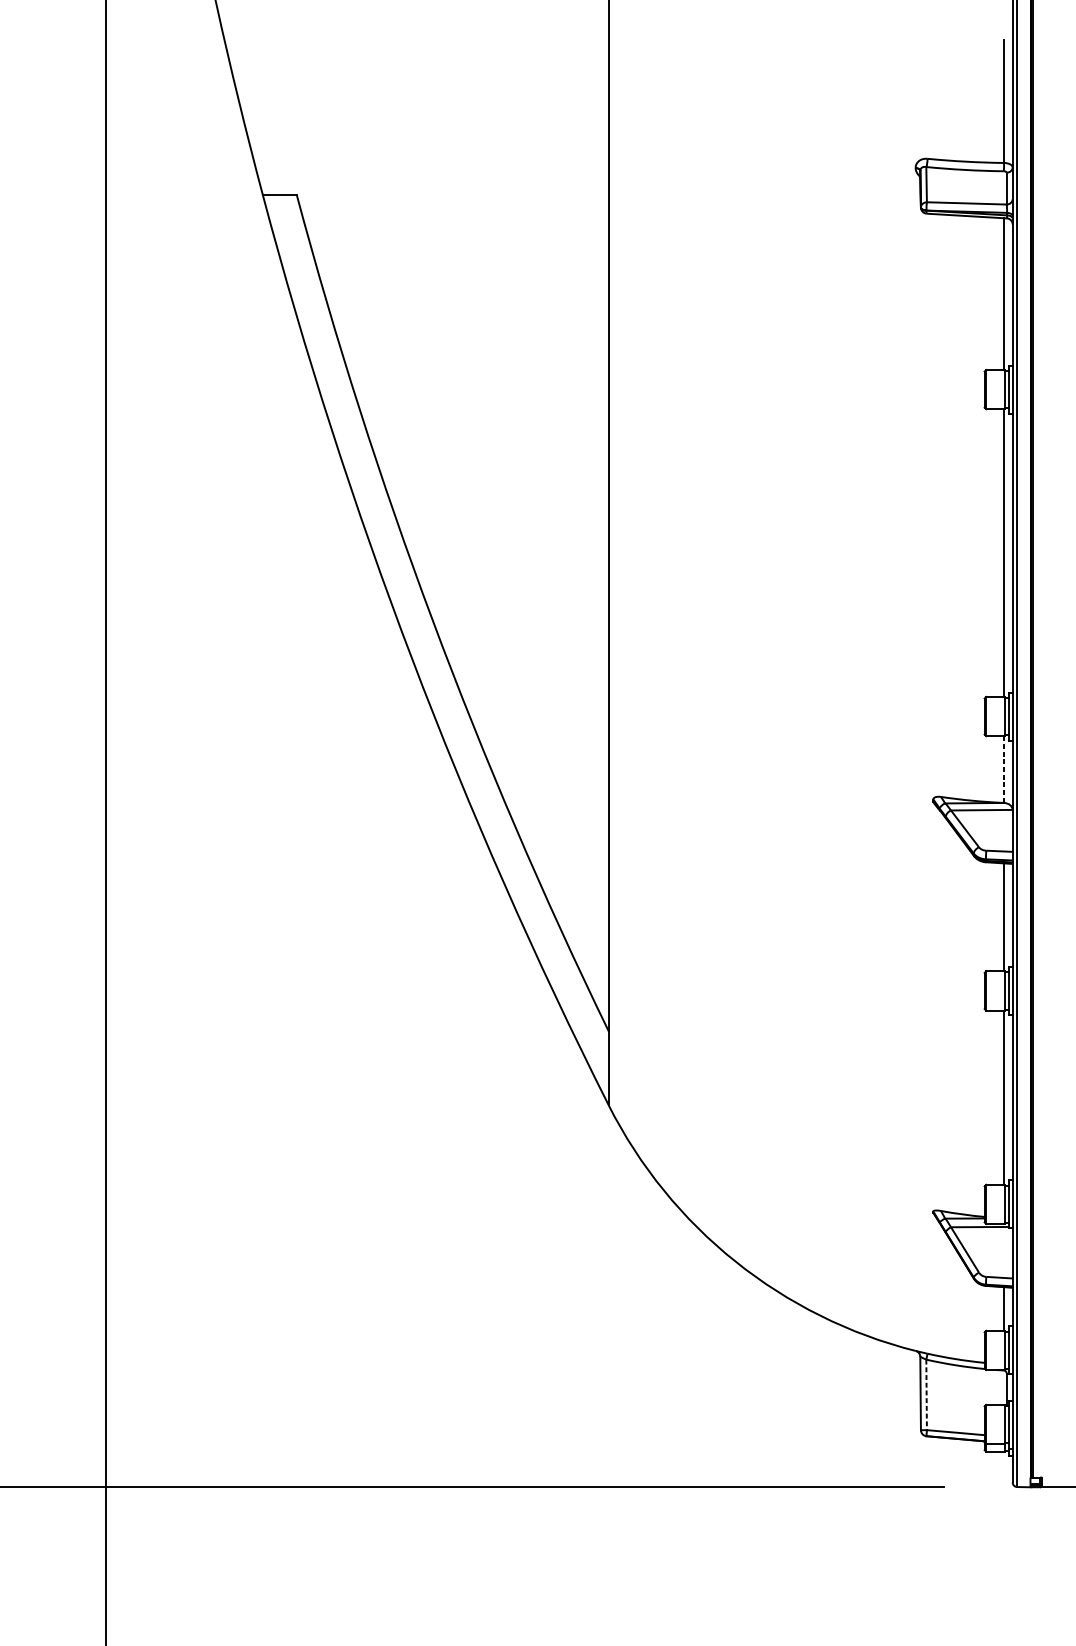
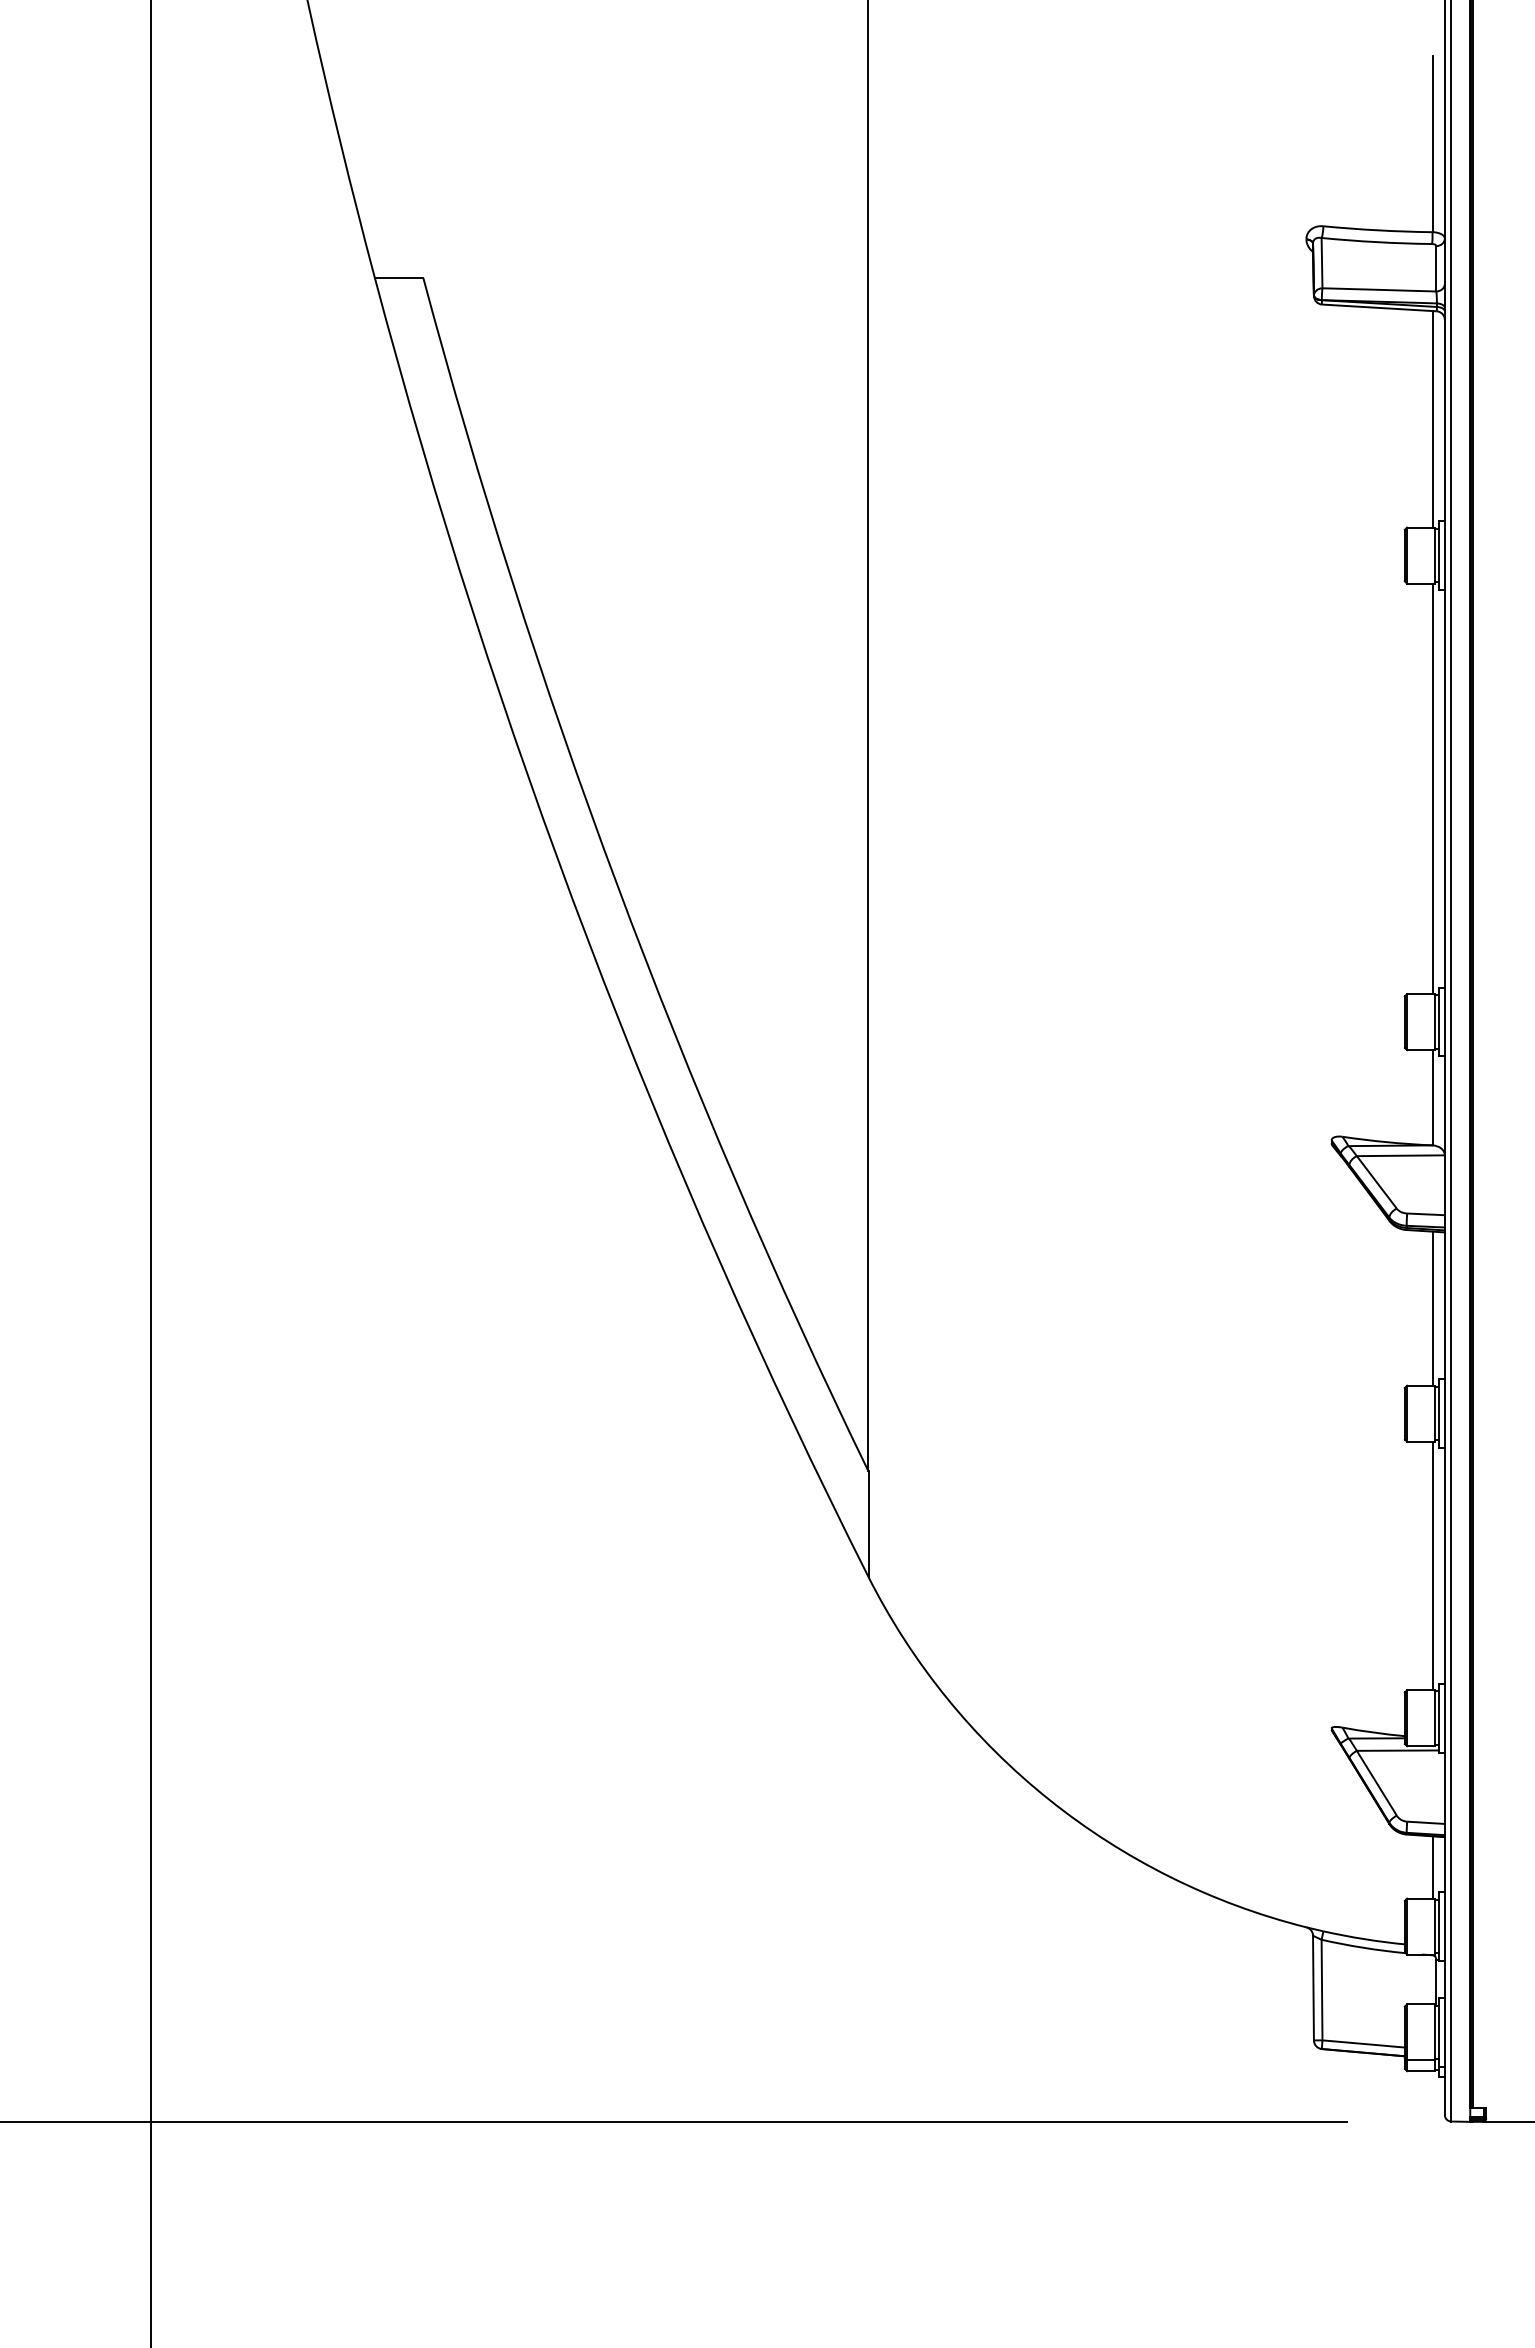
line: (1004, 769) -> (1432, 1097), dashed -> solid
line: (926, 1395) -> (1322, 1990), dashed -> solid

